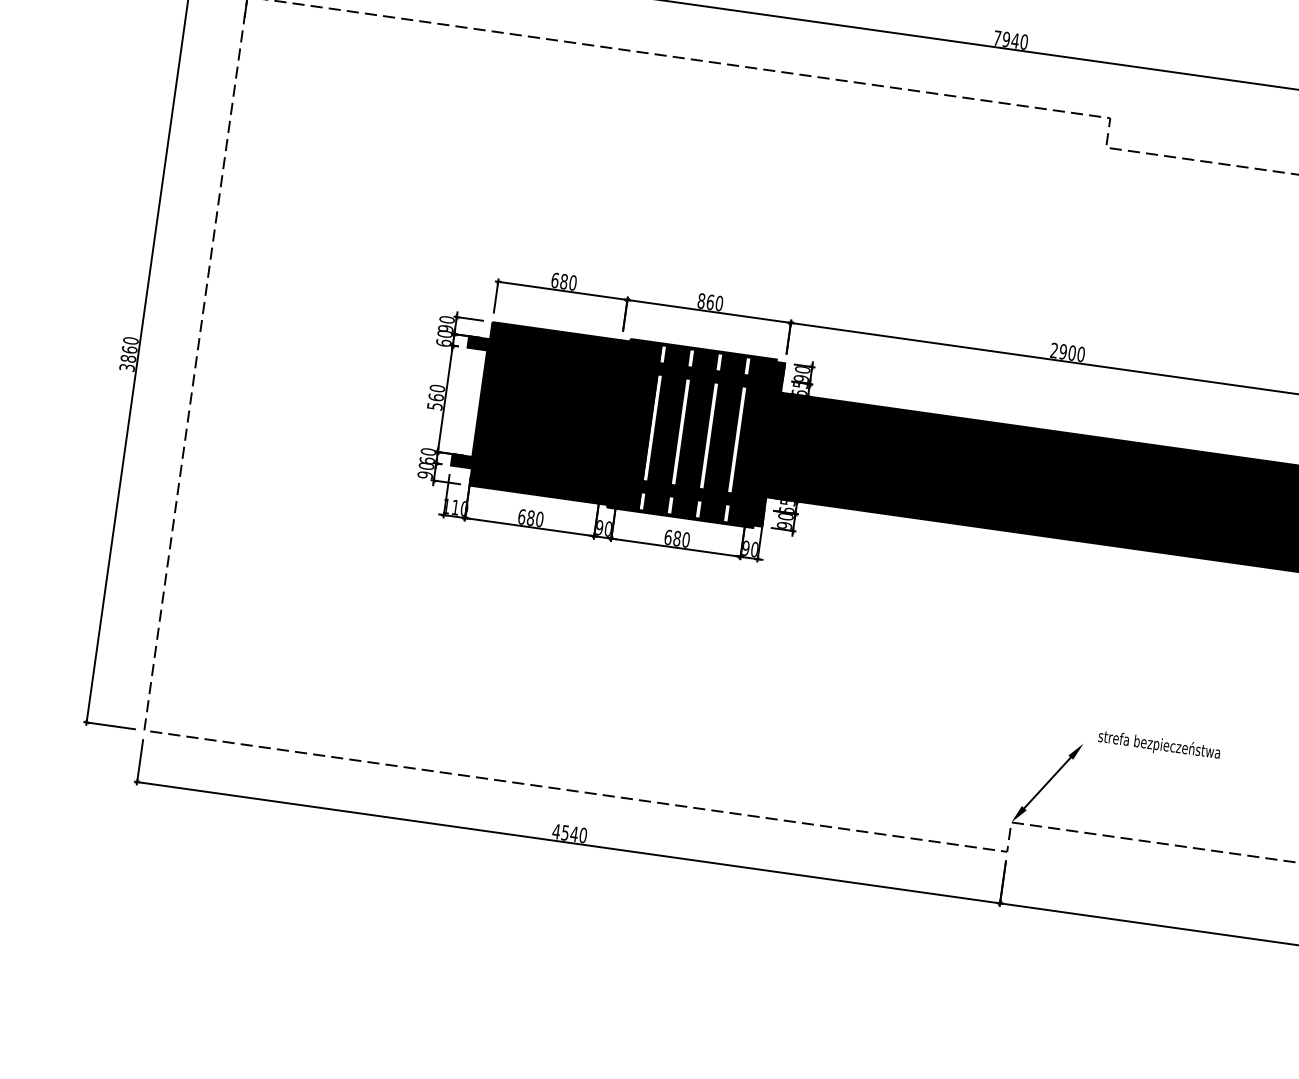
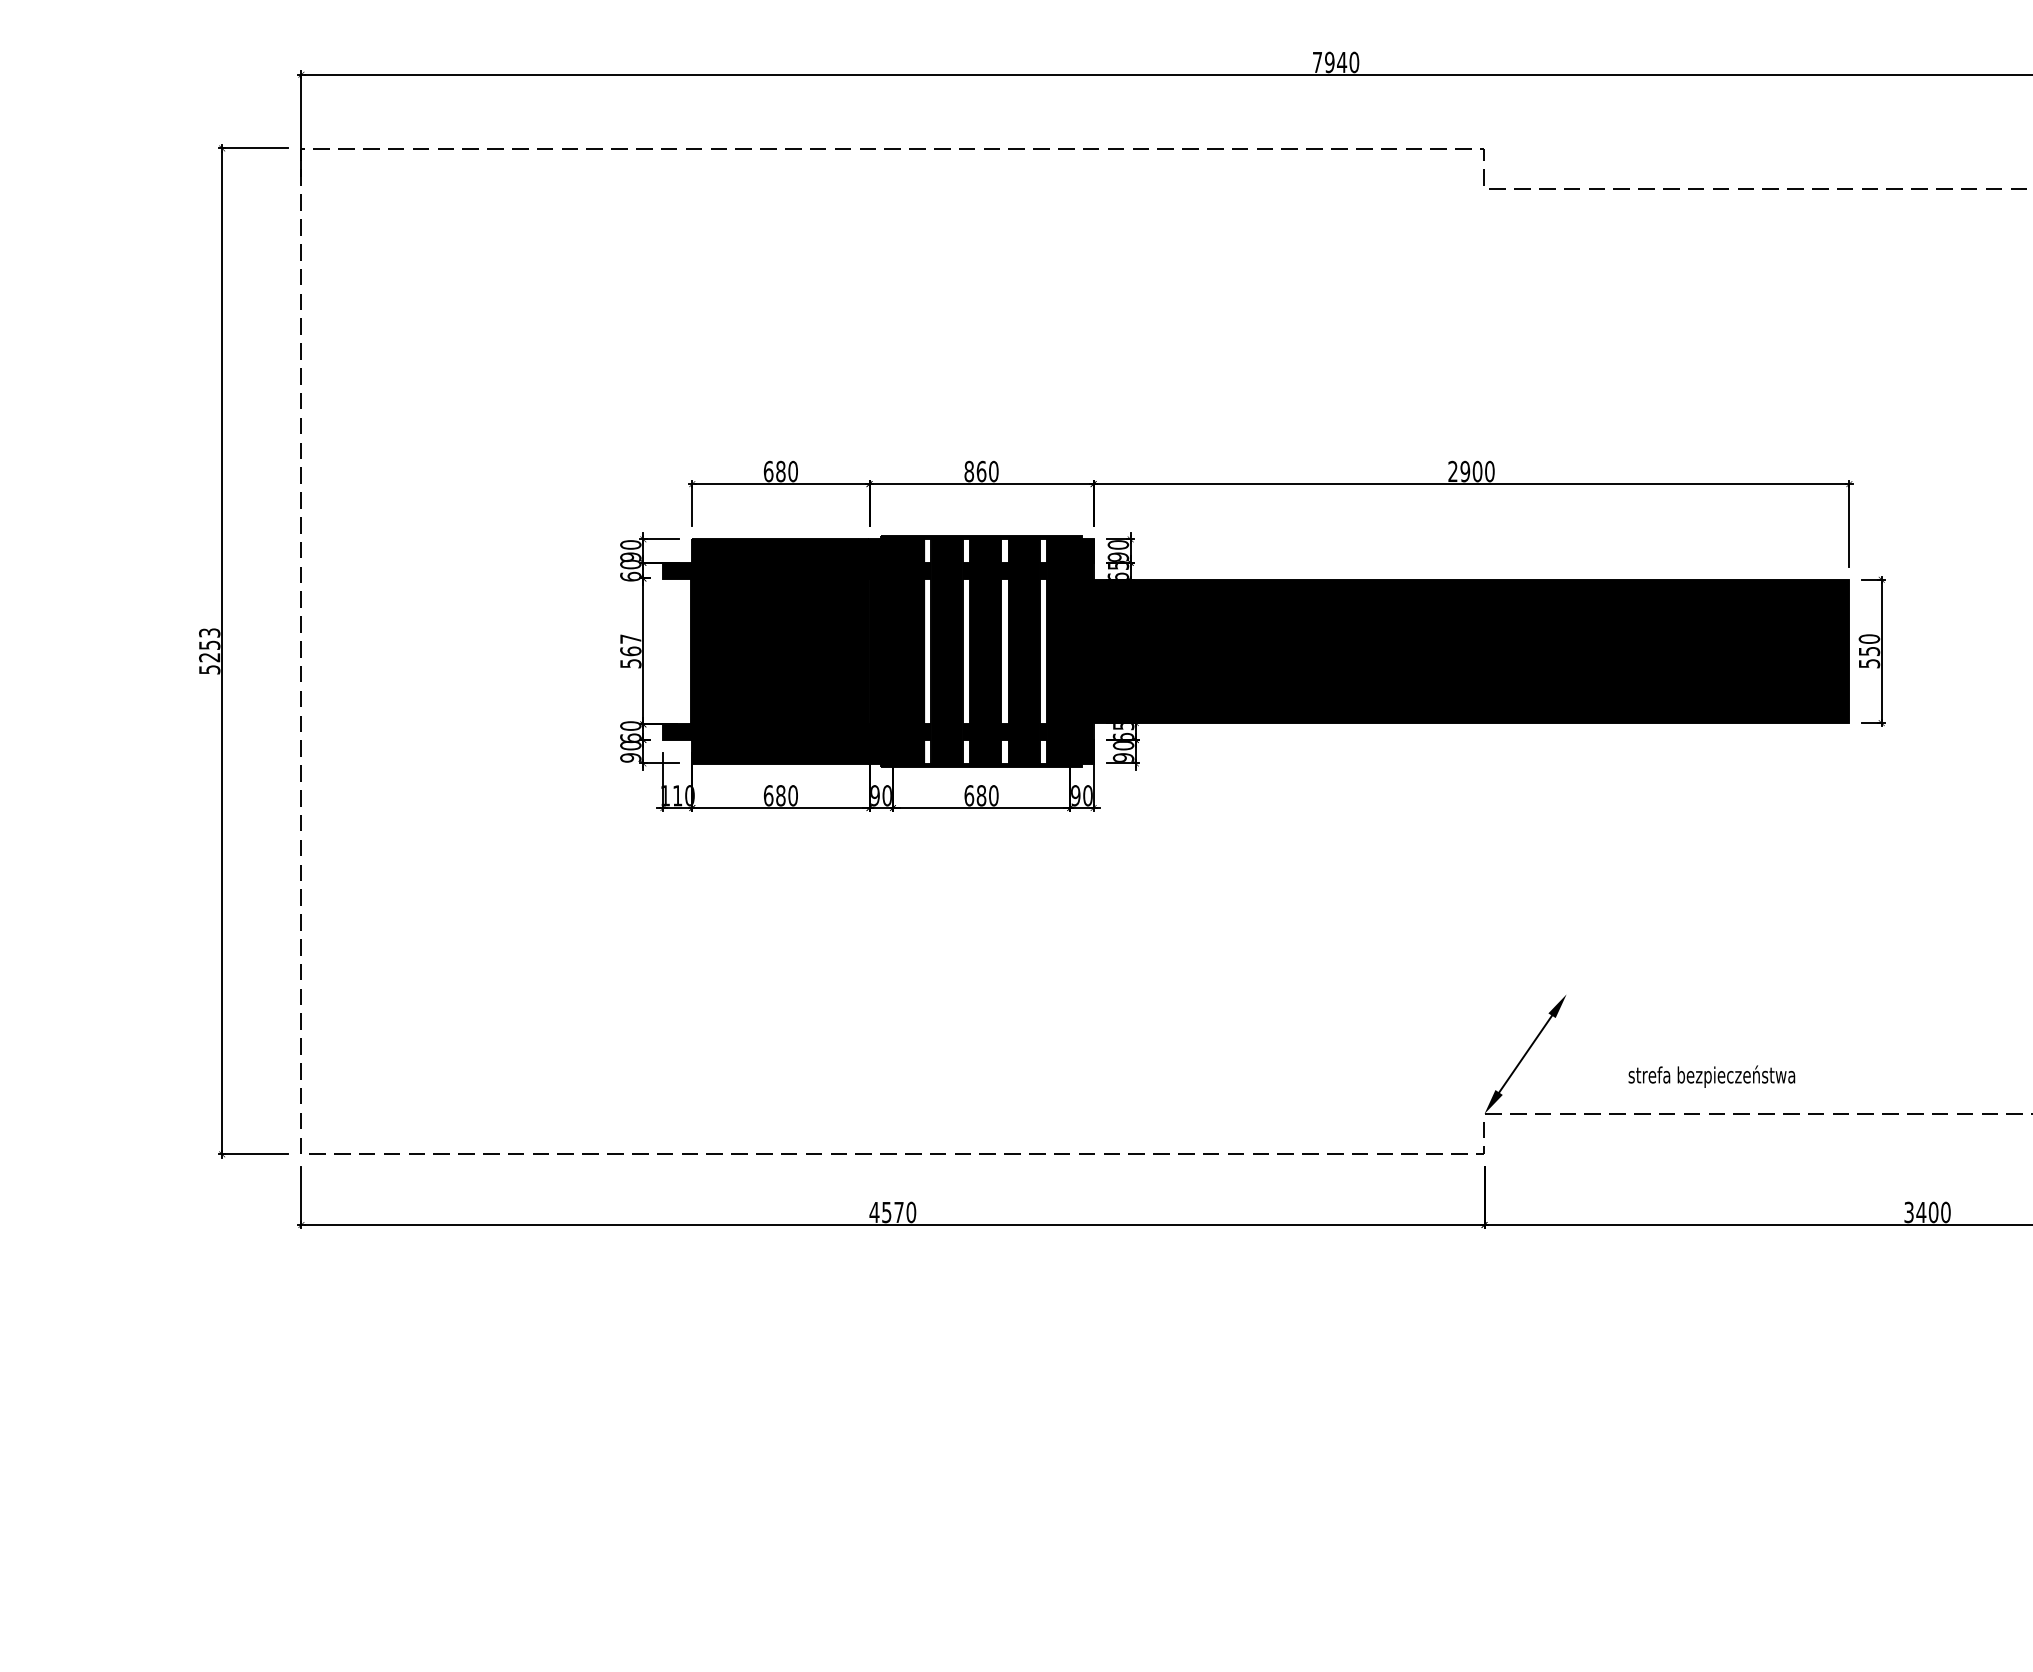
text: (129, 353) -> (209, 650), 3860 -> 5253
text: (437, 388) -> (630, 638), 560 -> 567
text: (1159, 745) -> (1711, 1076), moved
text: (574, 834) -> (899, 1212), 4540 -> 4570

